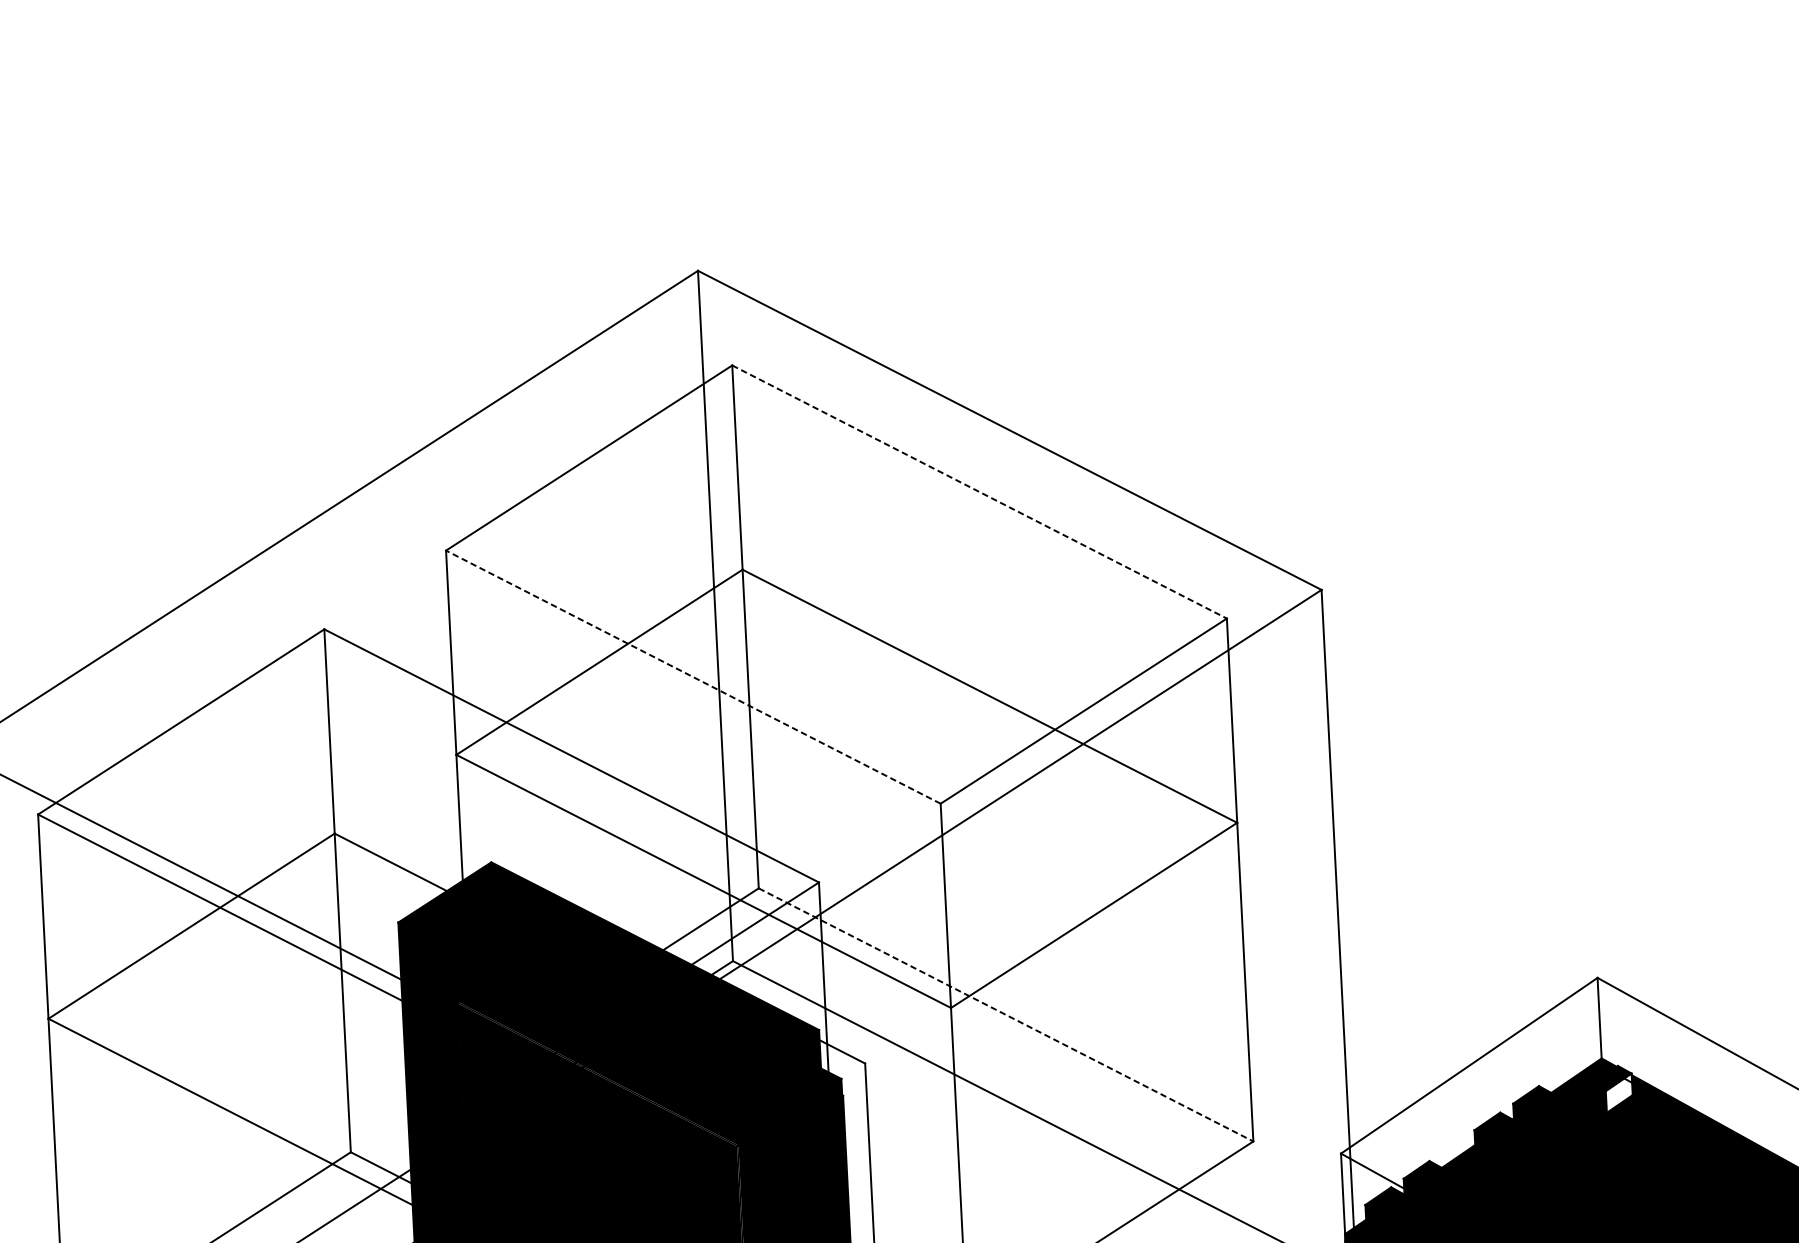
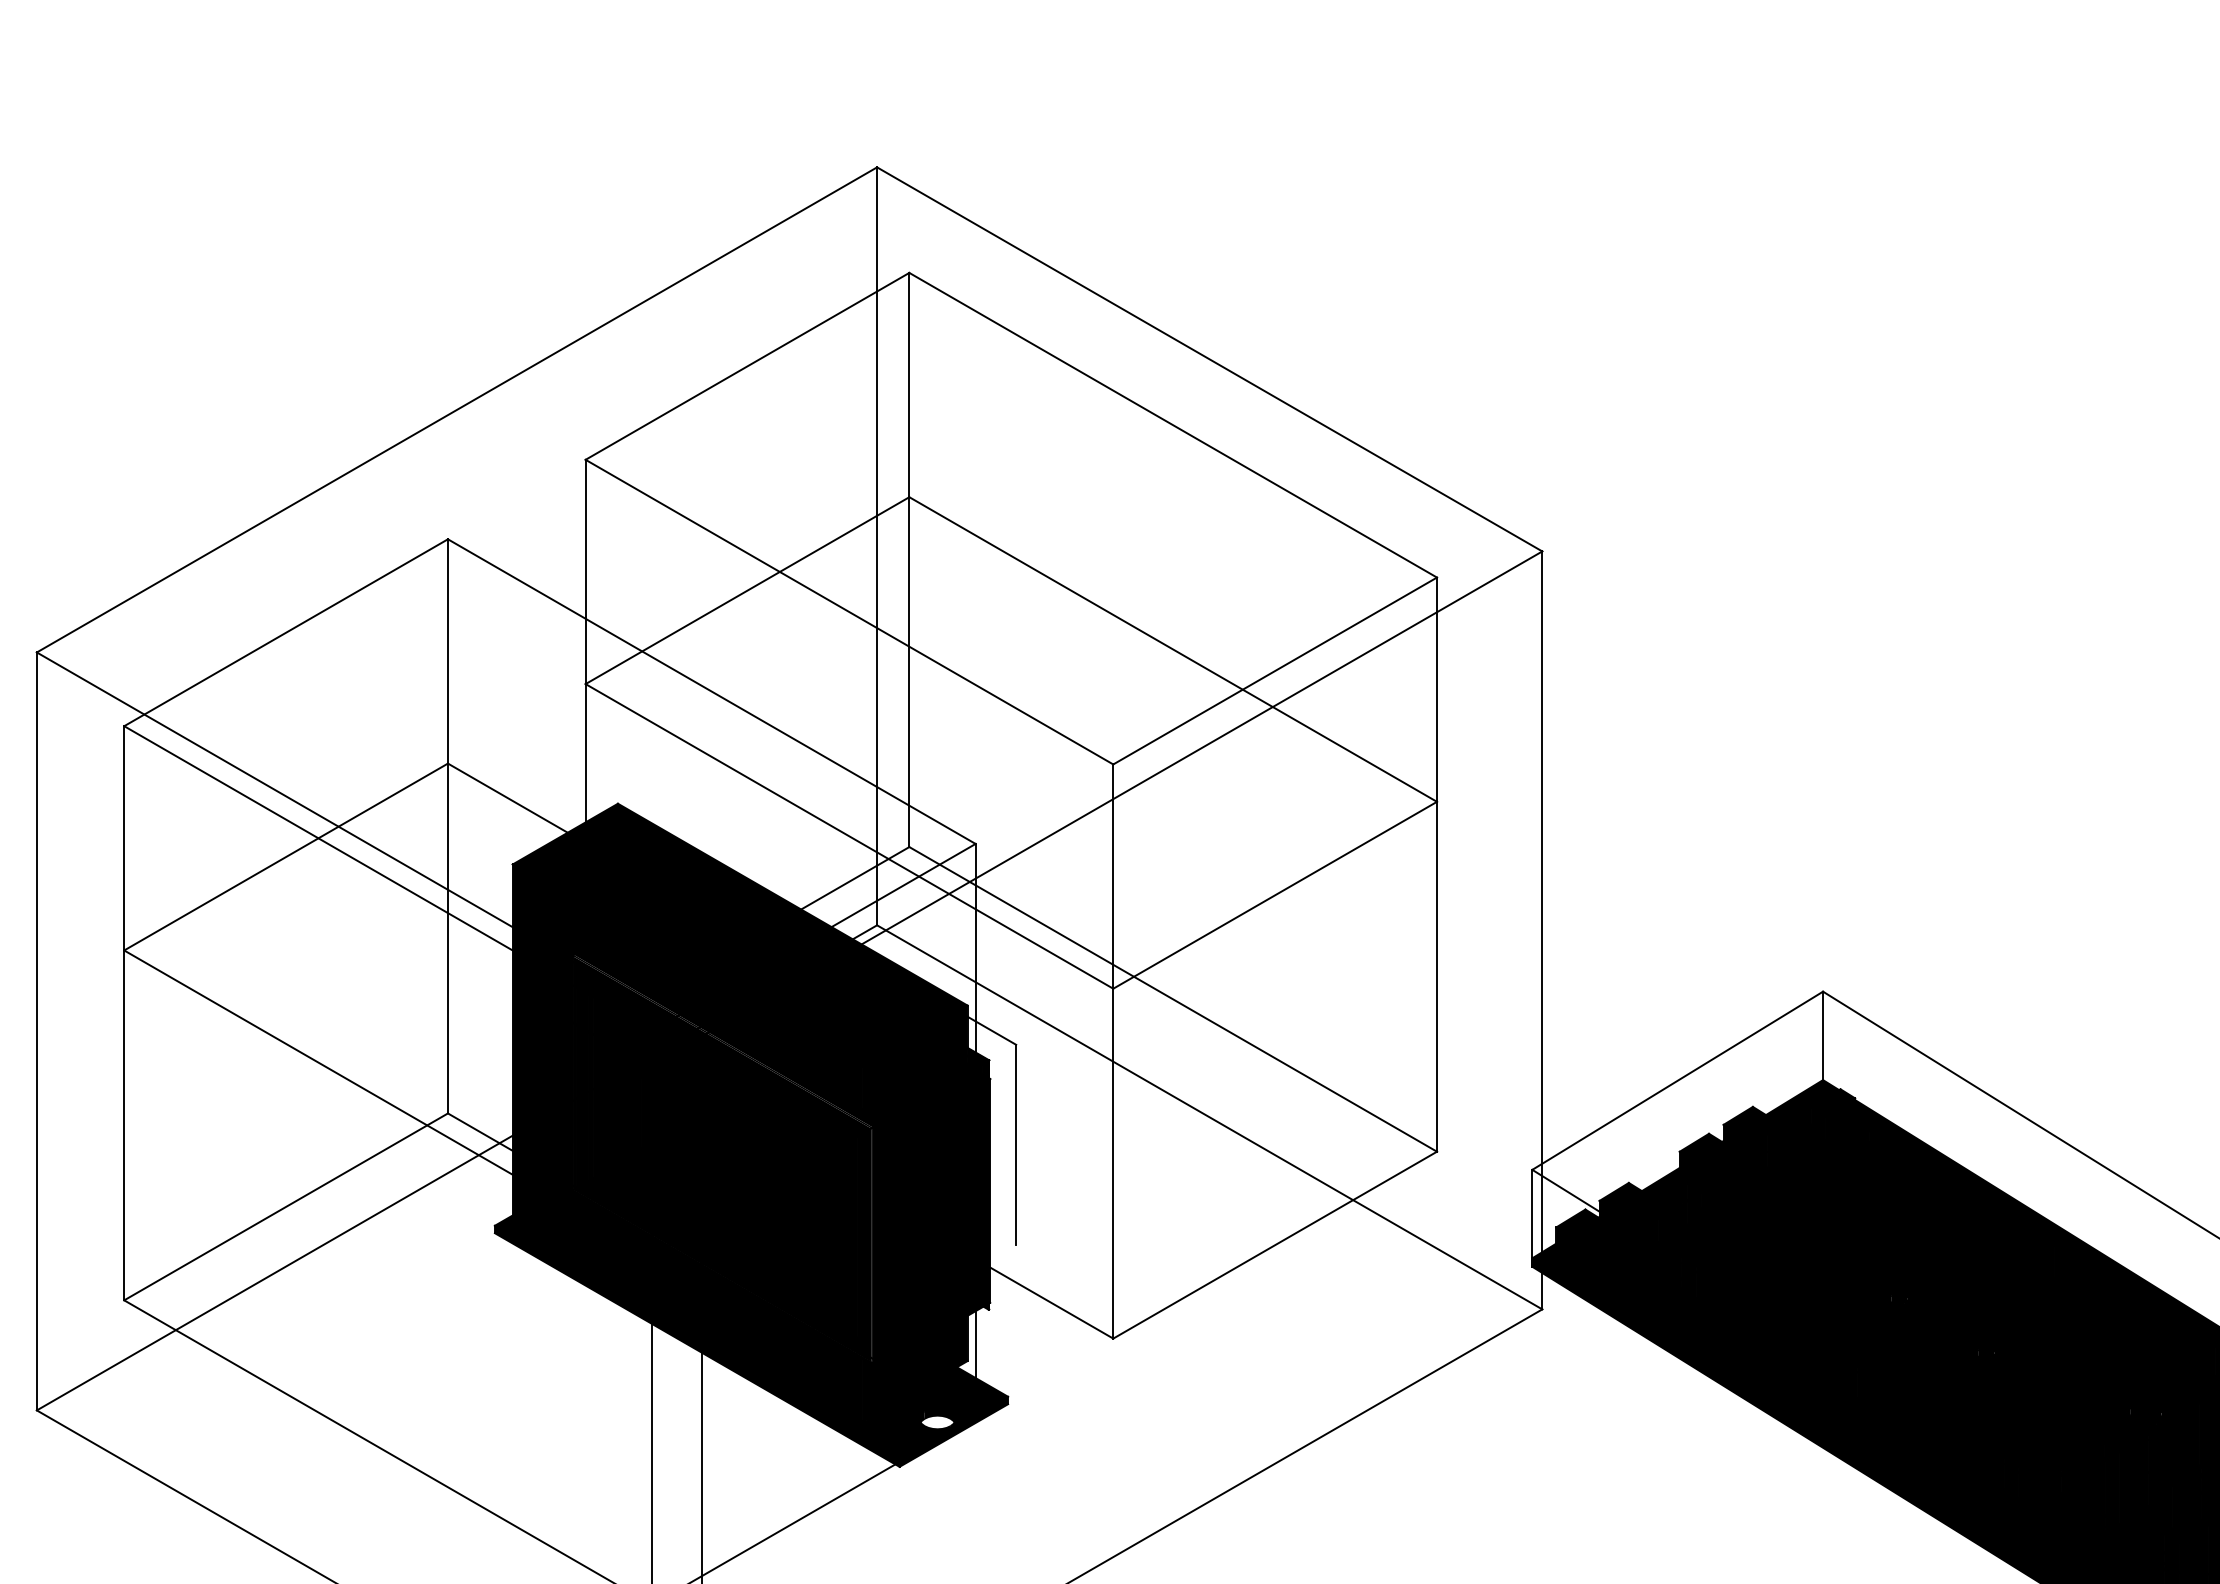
line: (979, 492) -> (1173, 425), dashed -> solid
line: (693, 677) -> (849, 612), dashed -> solid
line: (1006, 1015) -> (1173, 999), dashed -> solid
fill: (1619, 1092) -> (1840, 1118), added

